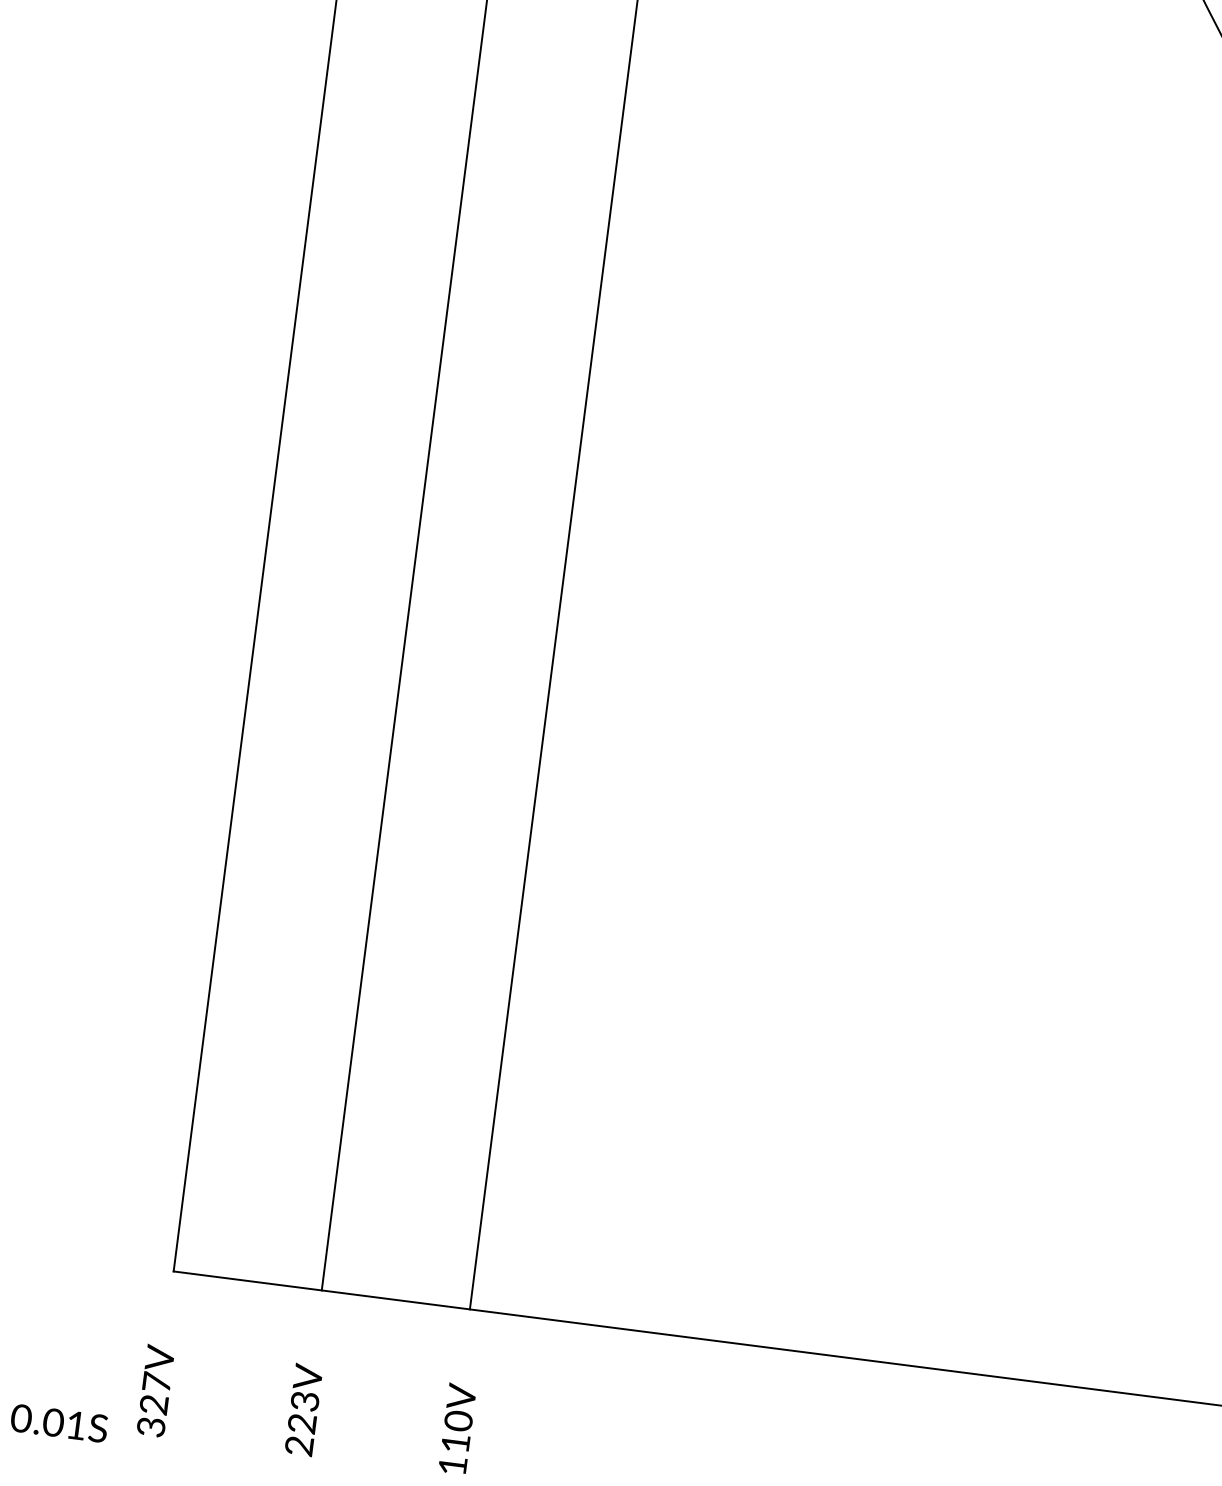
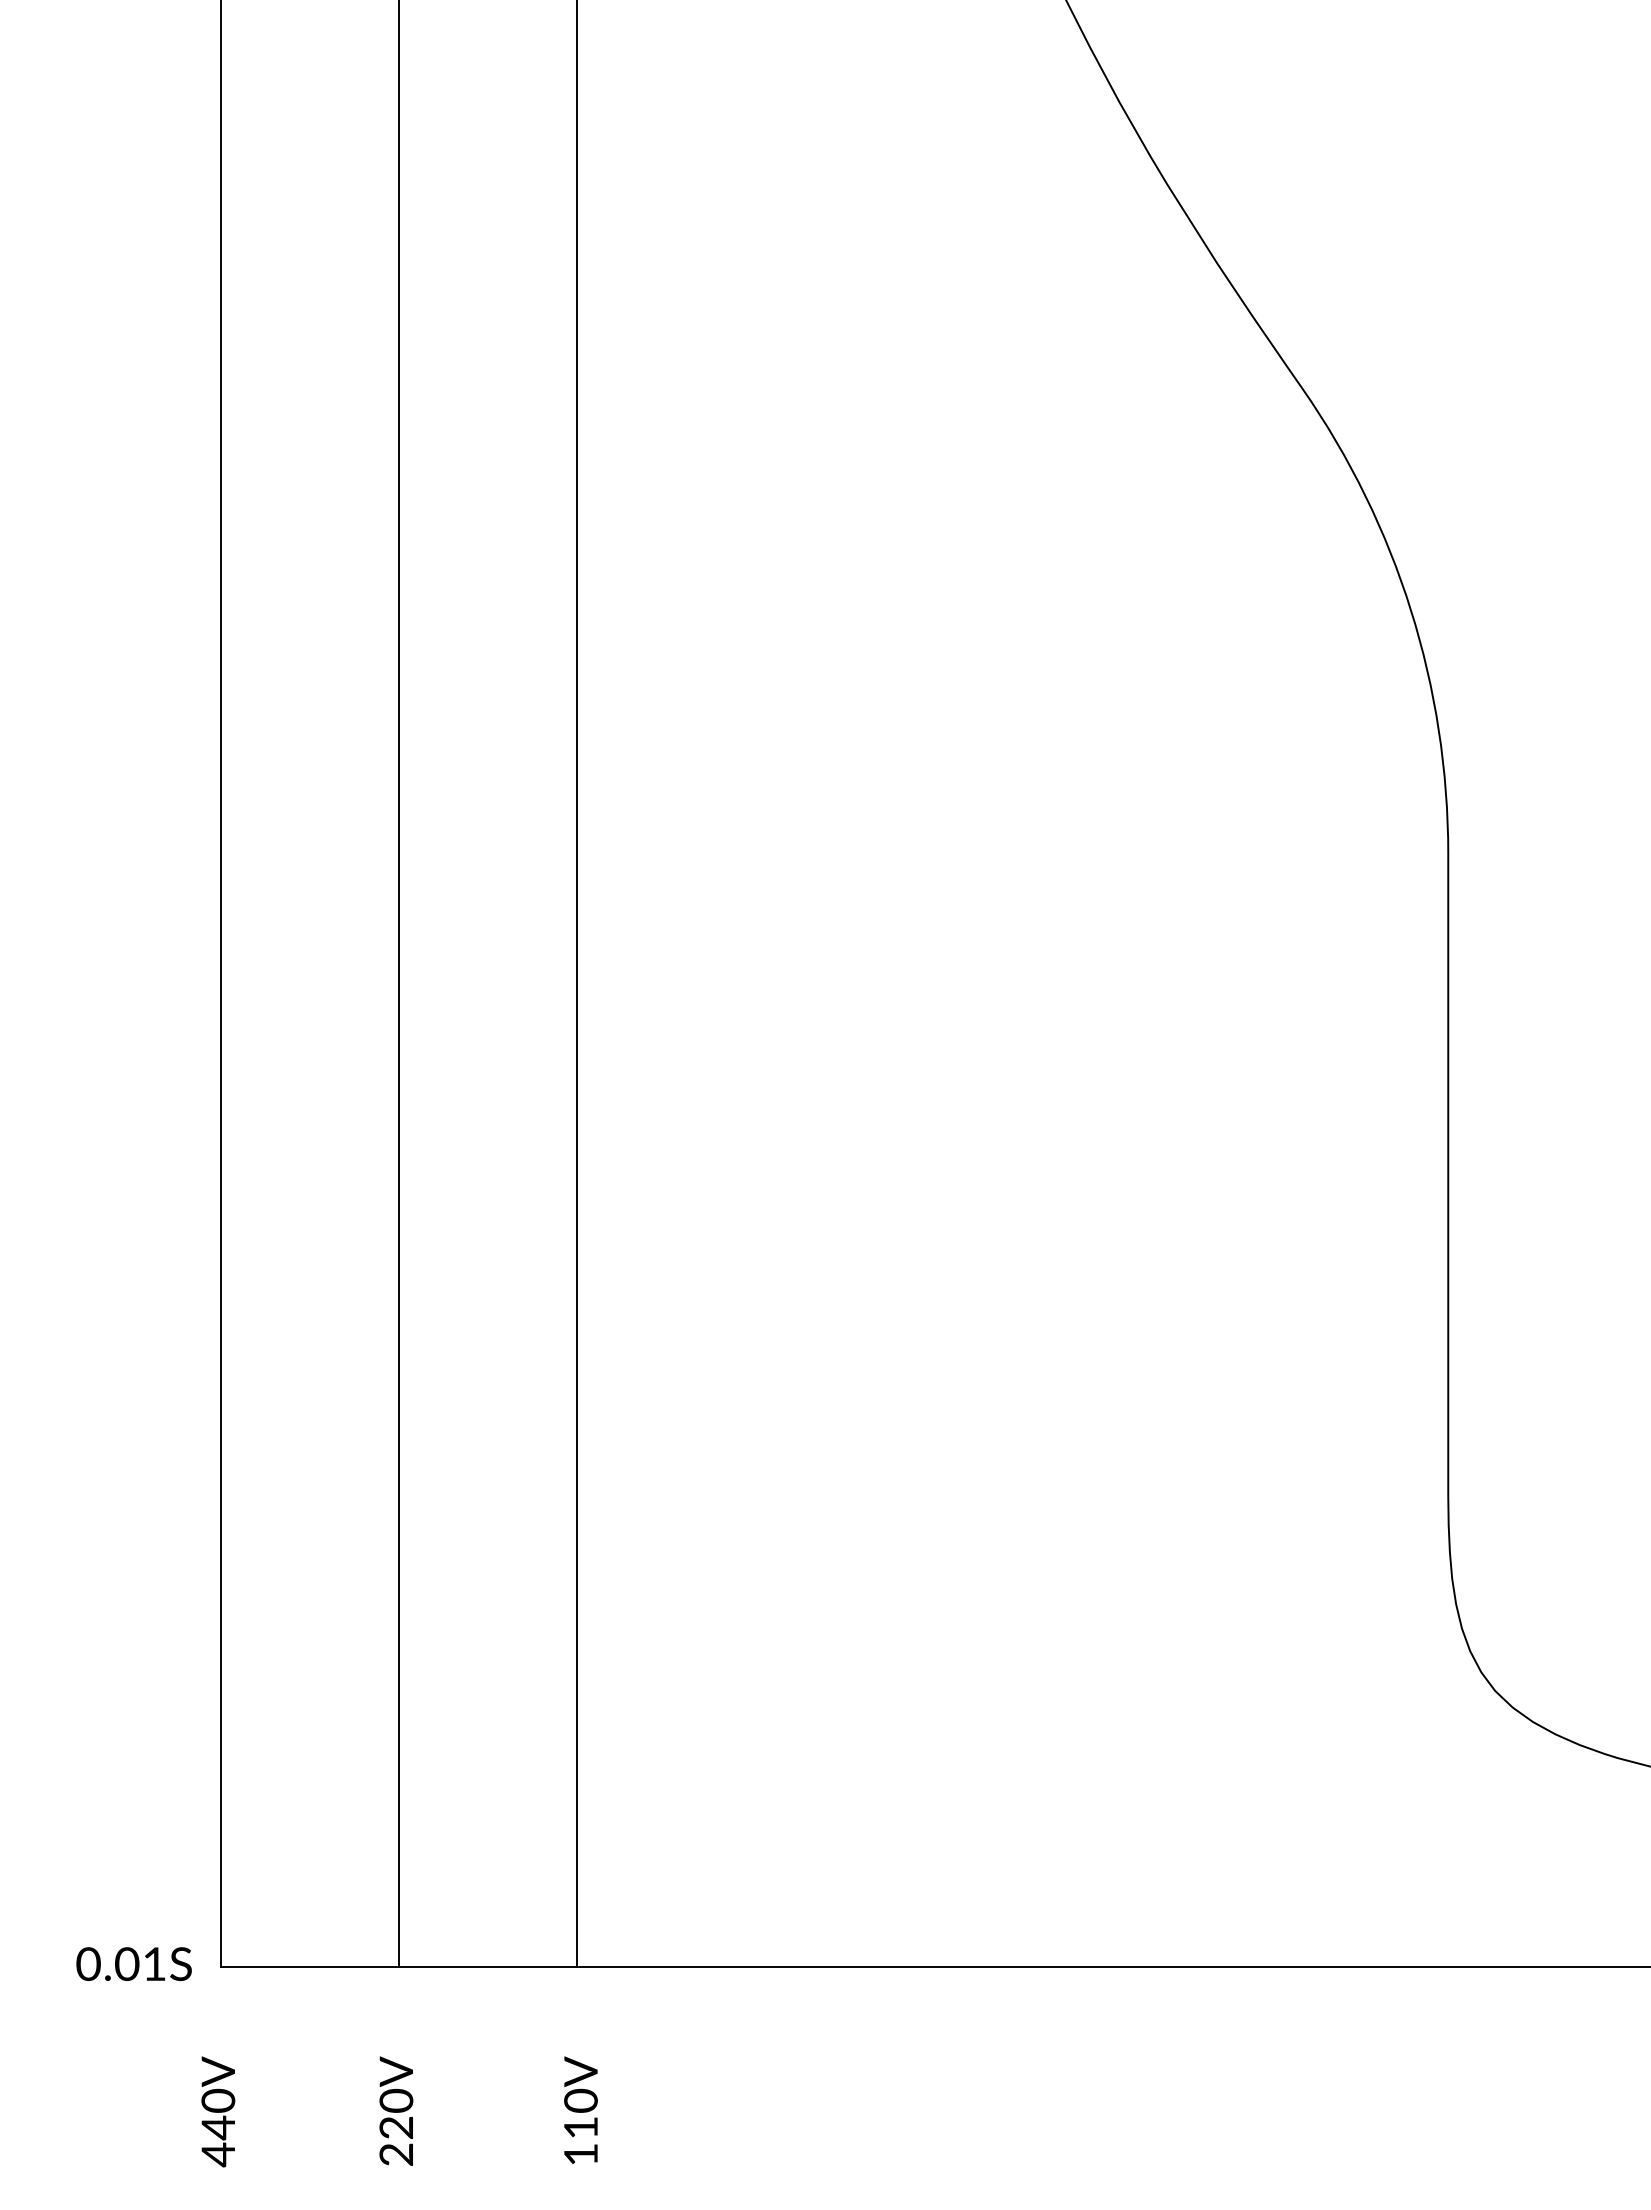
text: (305, 1401) -> (396, 2100), 223V -> 220V
text: (154, 1404) -> (218, 2127), 327V -> 440V
text: (58, 1422) -> (133, 1963), moved

